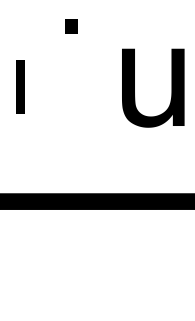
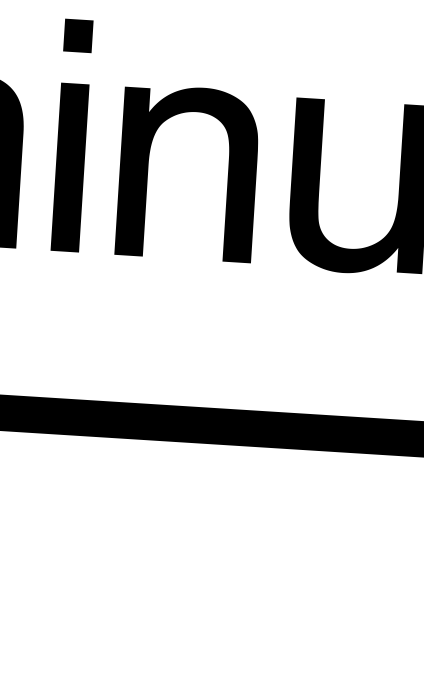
part: (71, 26) -> (78, 35), moved
fill: (74, 86) -> (188, 173), added
part: (20, 87) -> (70, 167), size x1.43

